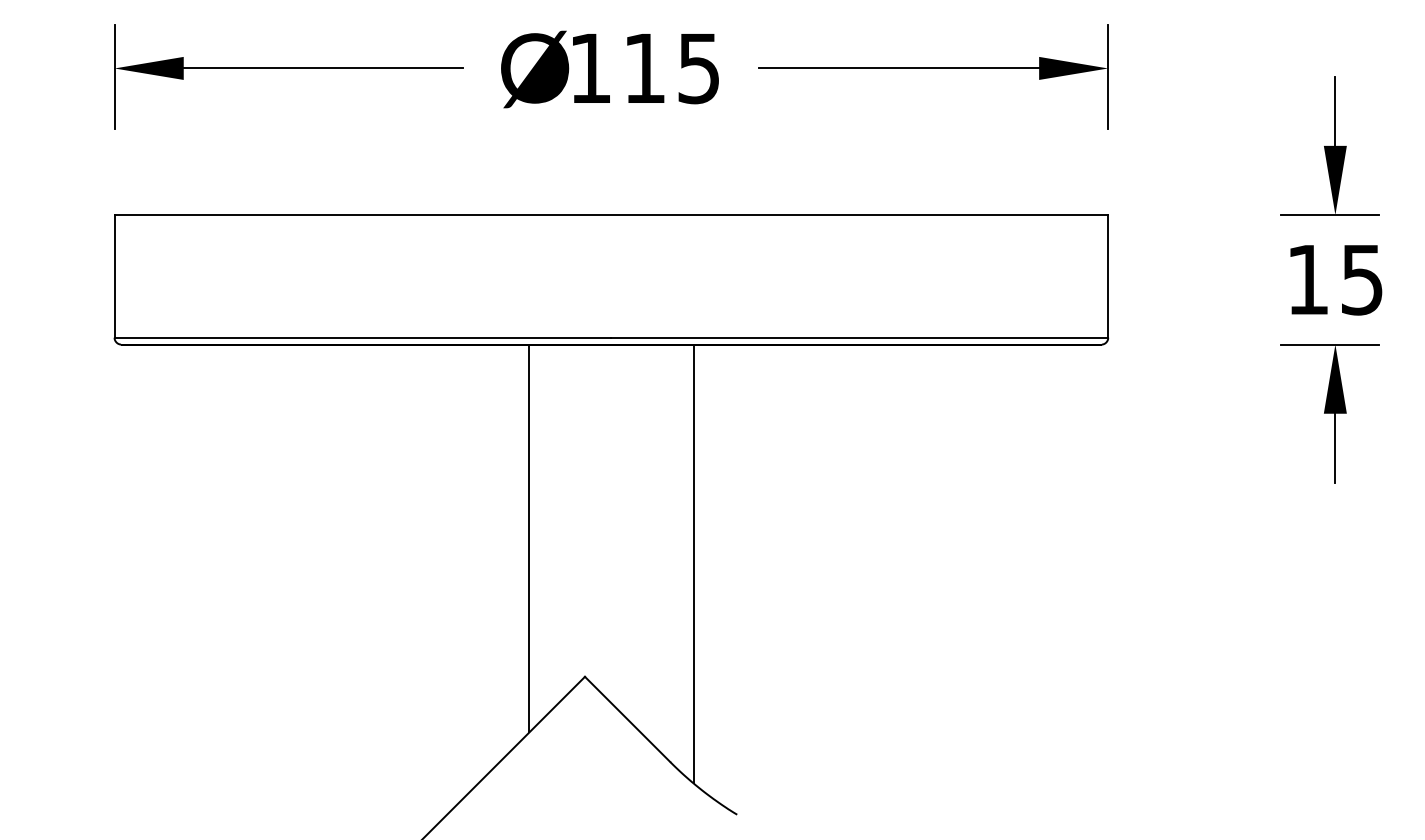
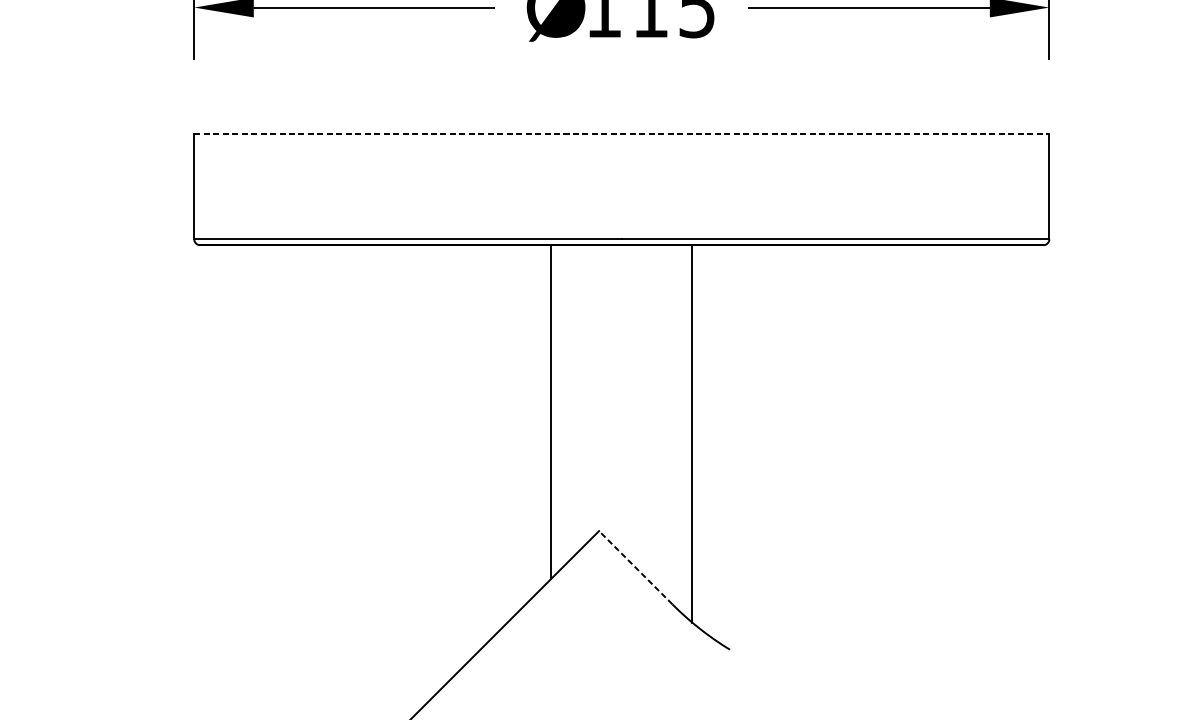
line: (611, 215) -> (621, 134), solid -> dashed
line: (627, 719) -> (635, 567), solid -> dashed

